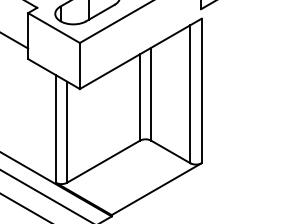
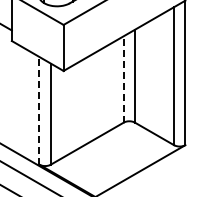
line: (139, 97) -> (123, 79), solid -> dashed
line: (55, 128) -> (39, 110), solid -> dashed

